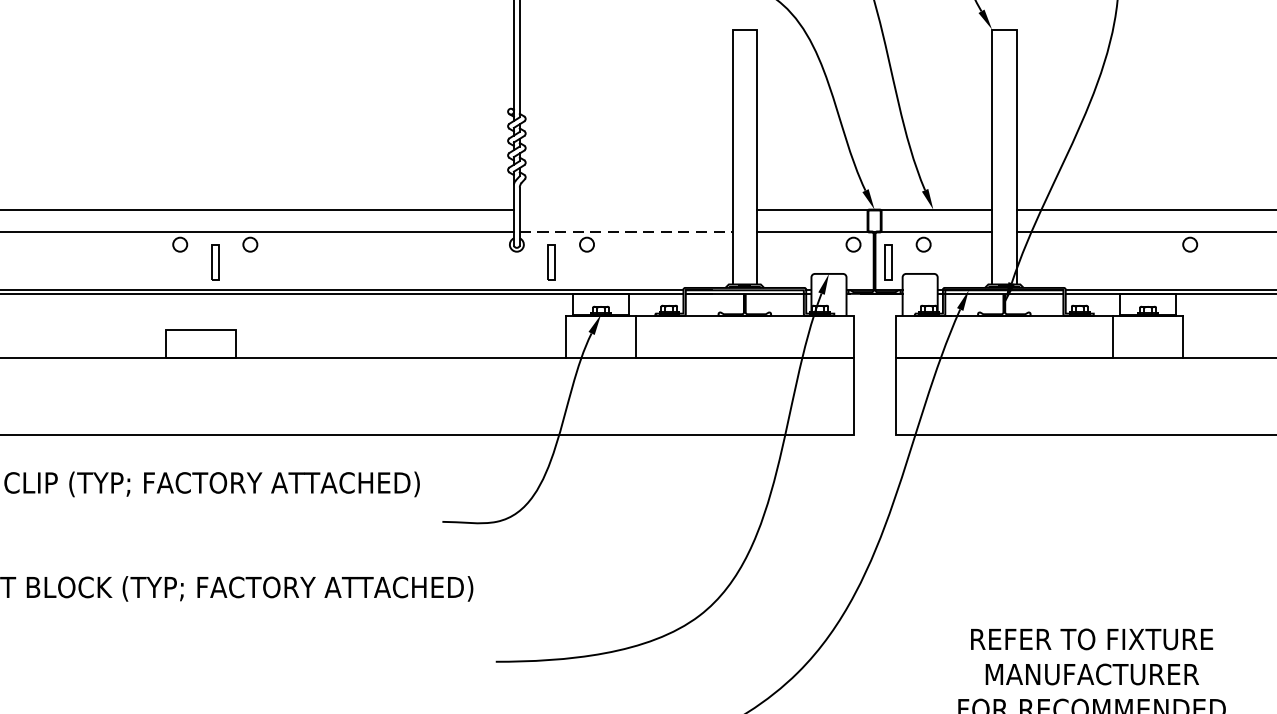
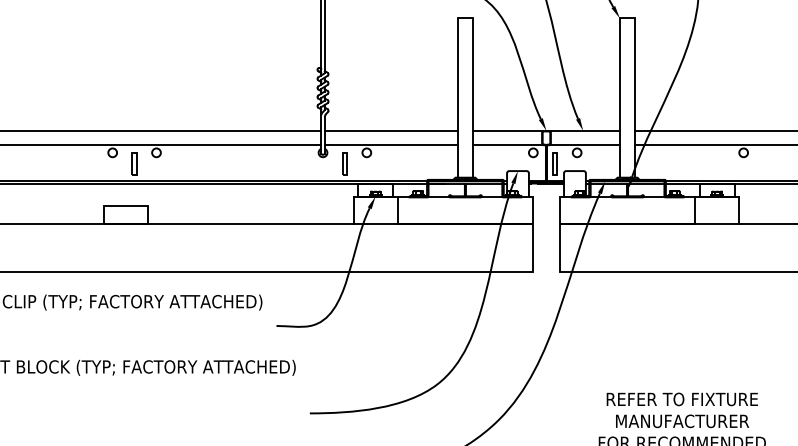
line: (624, 208) -> (390, 130), added
line: (626, 232) -> (391, 145), dashed -> solid

